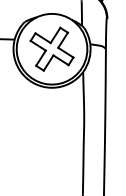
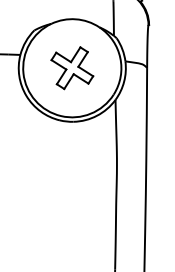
part: (52, 48) -> (72, 67), size x0.7

